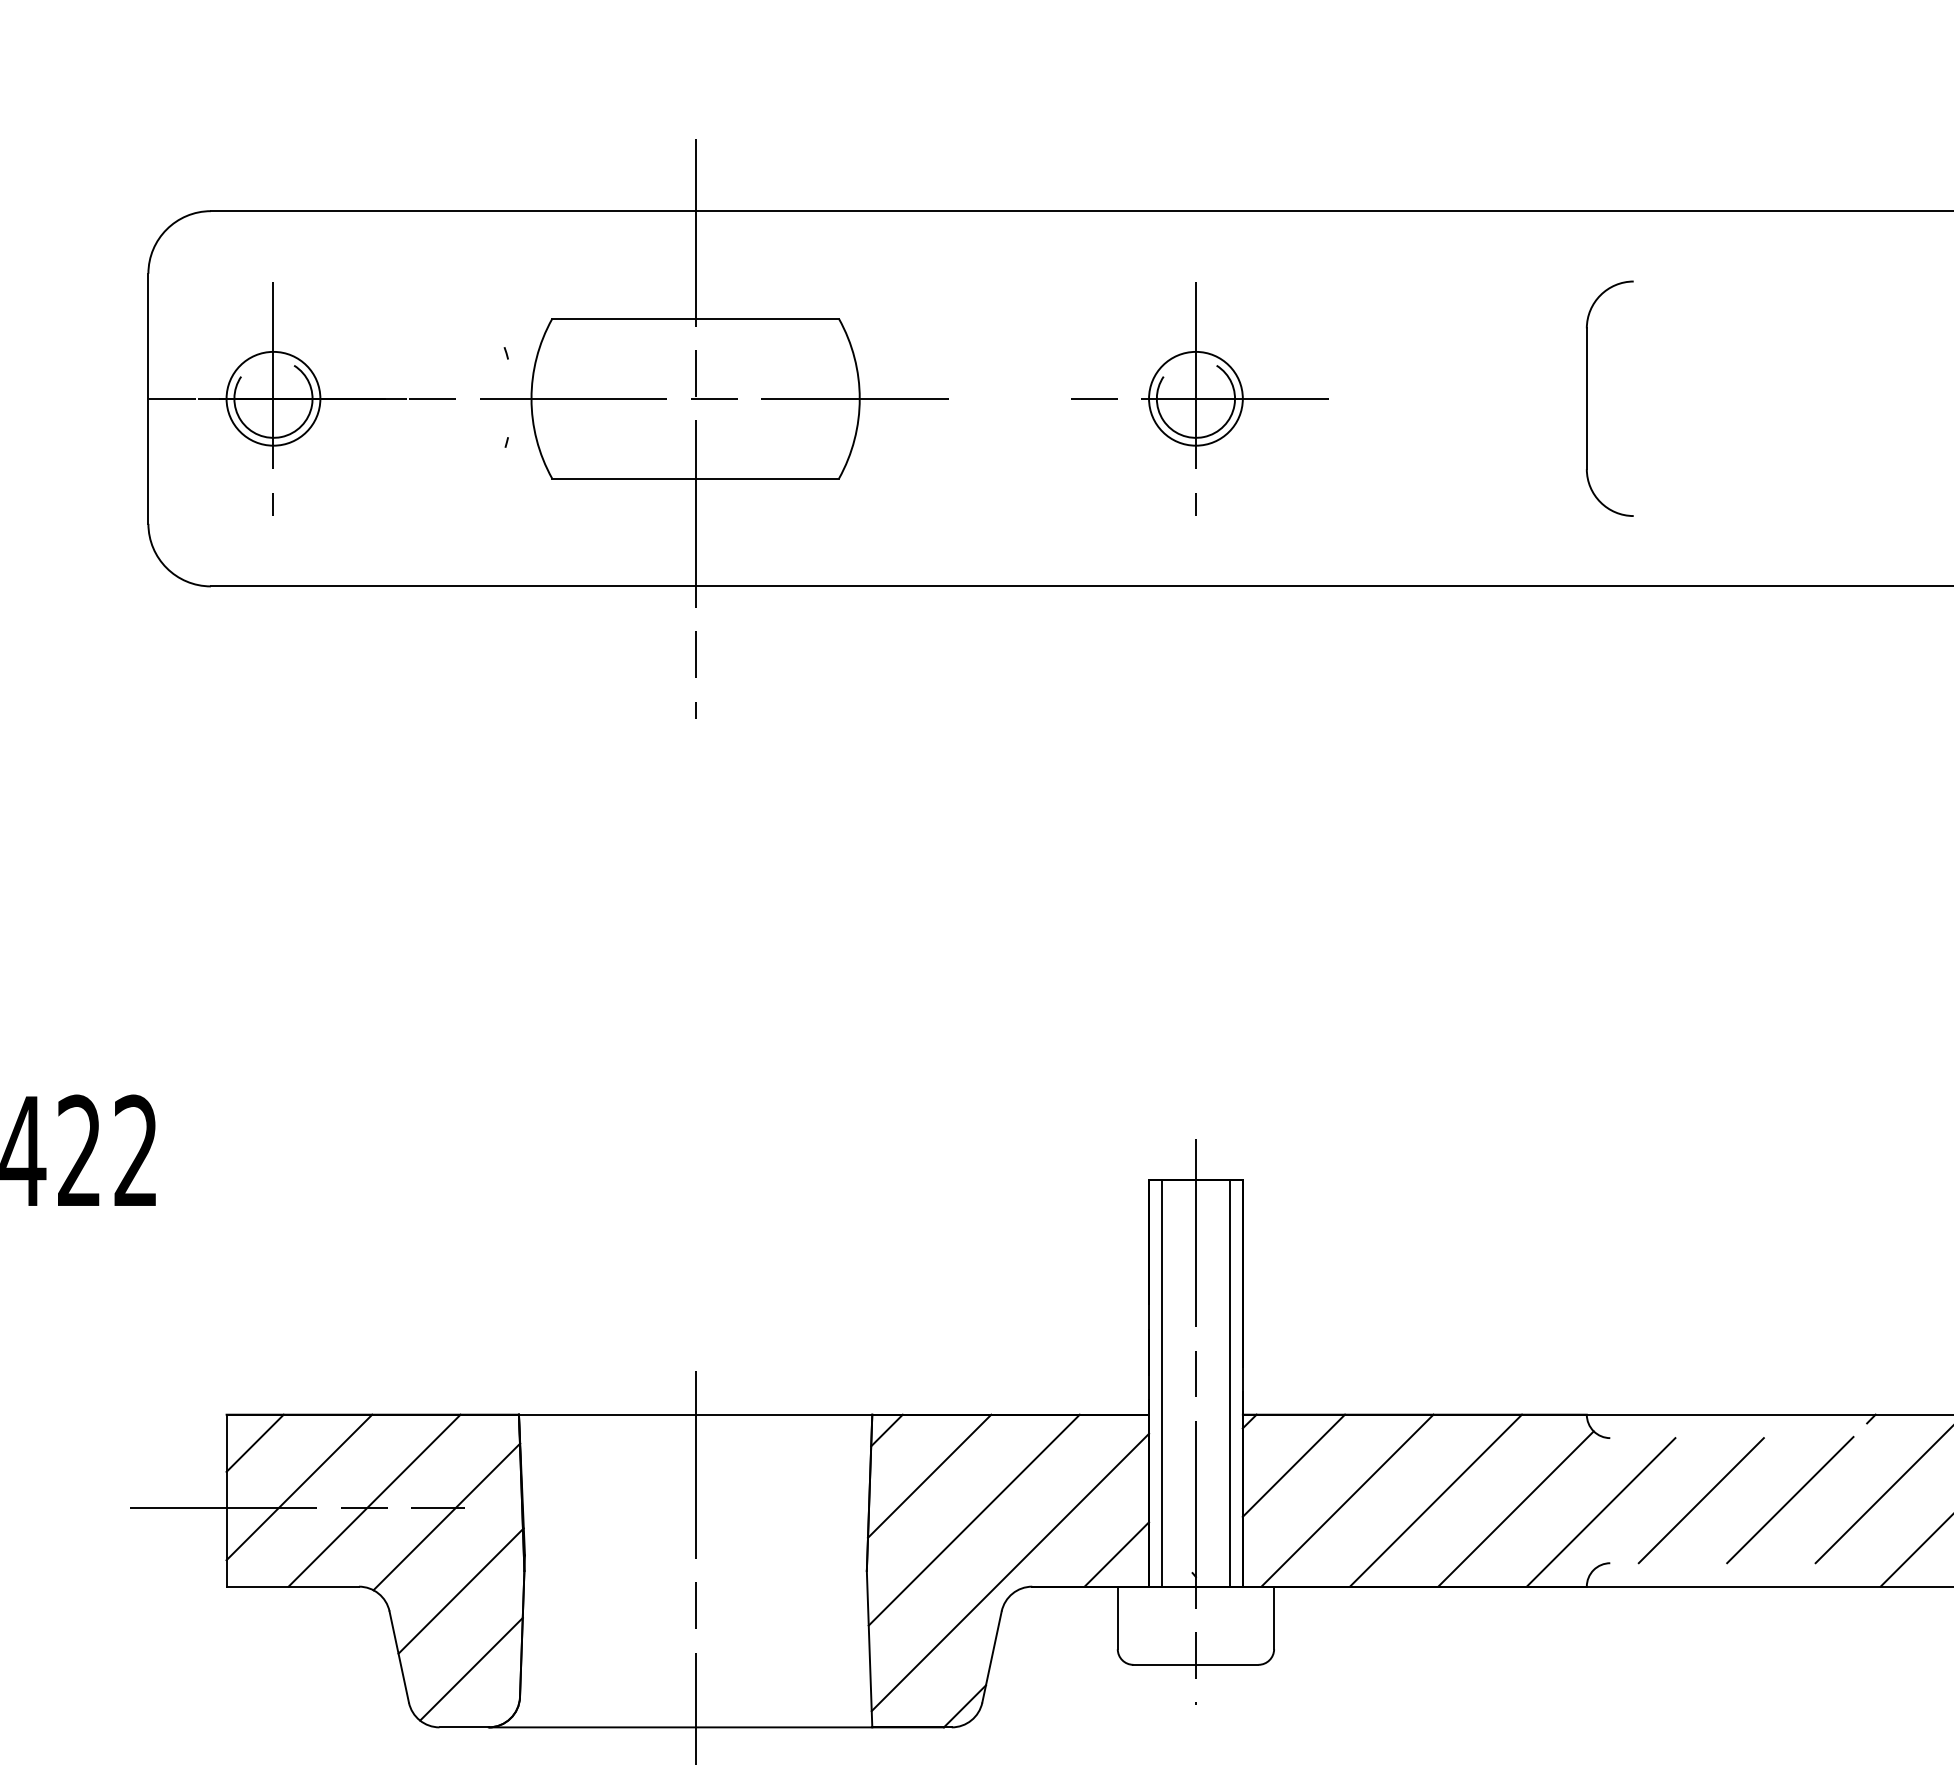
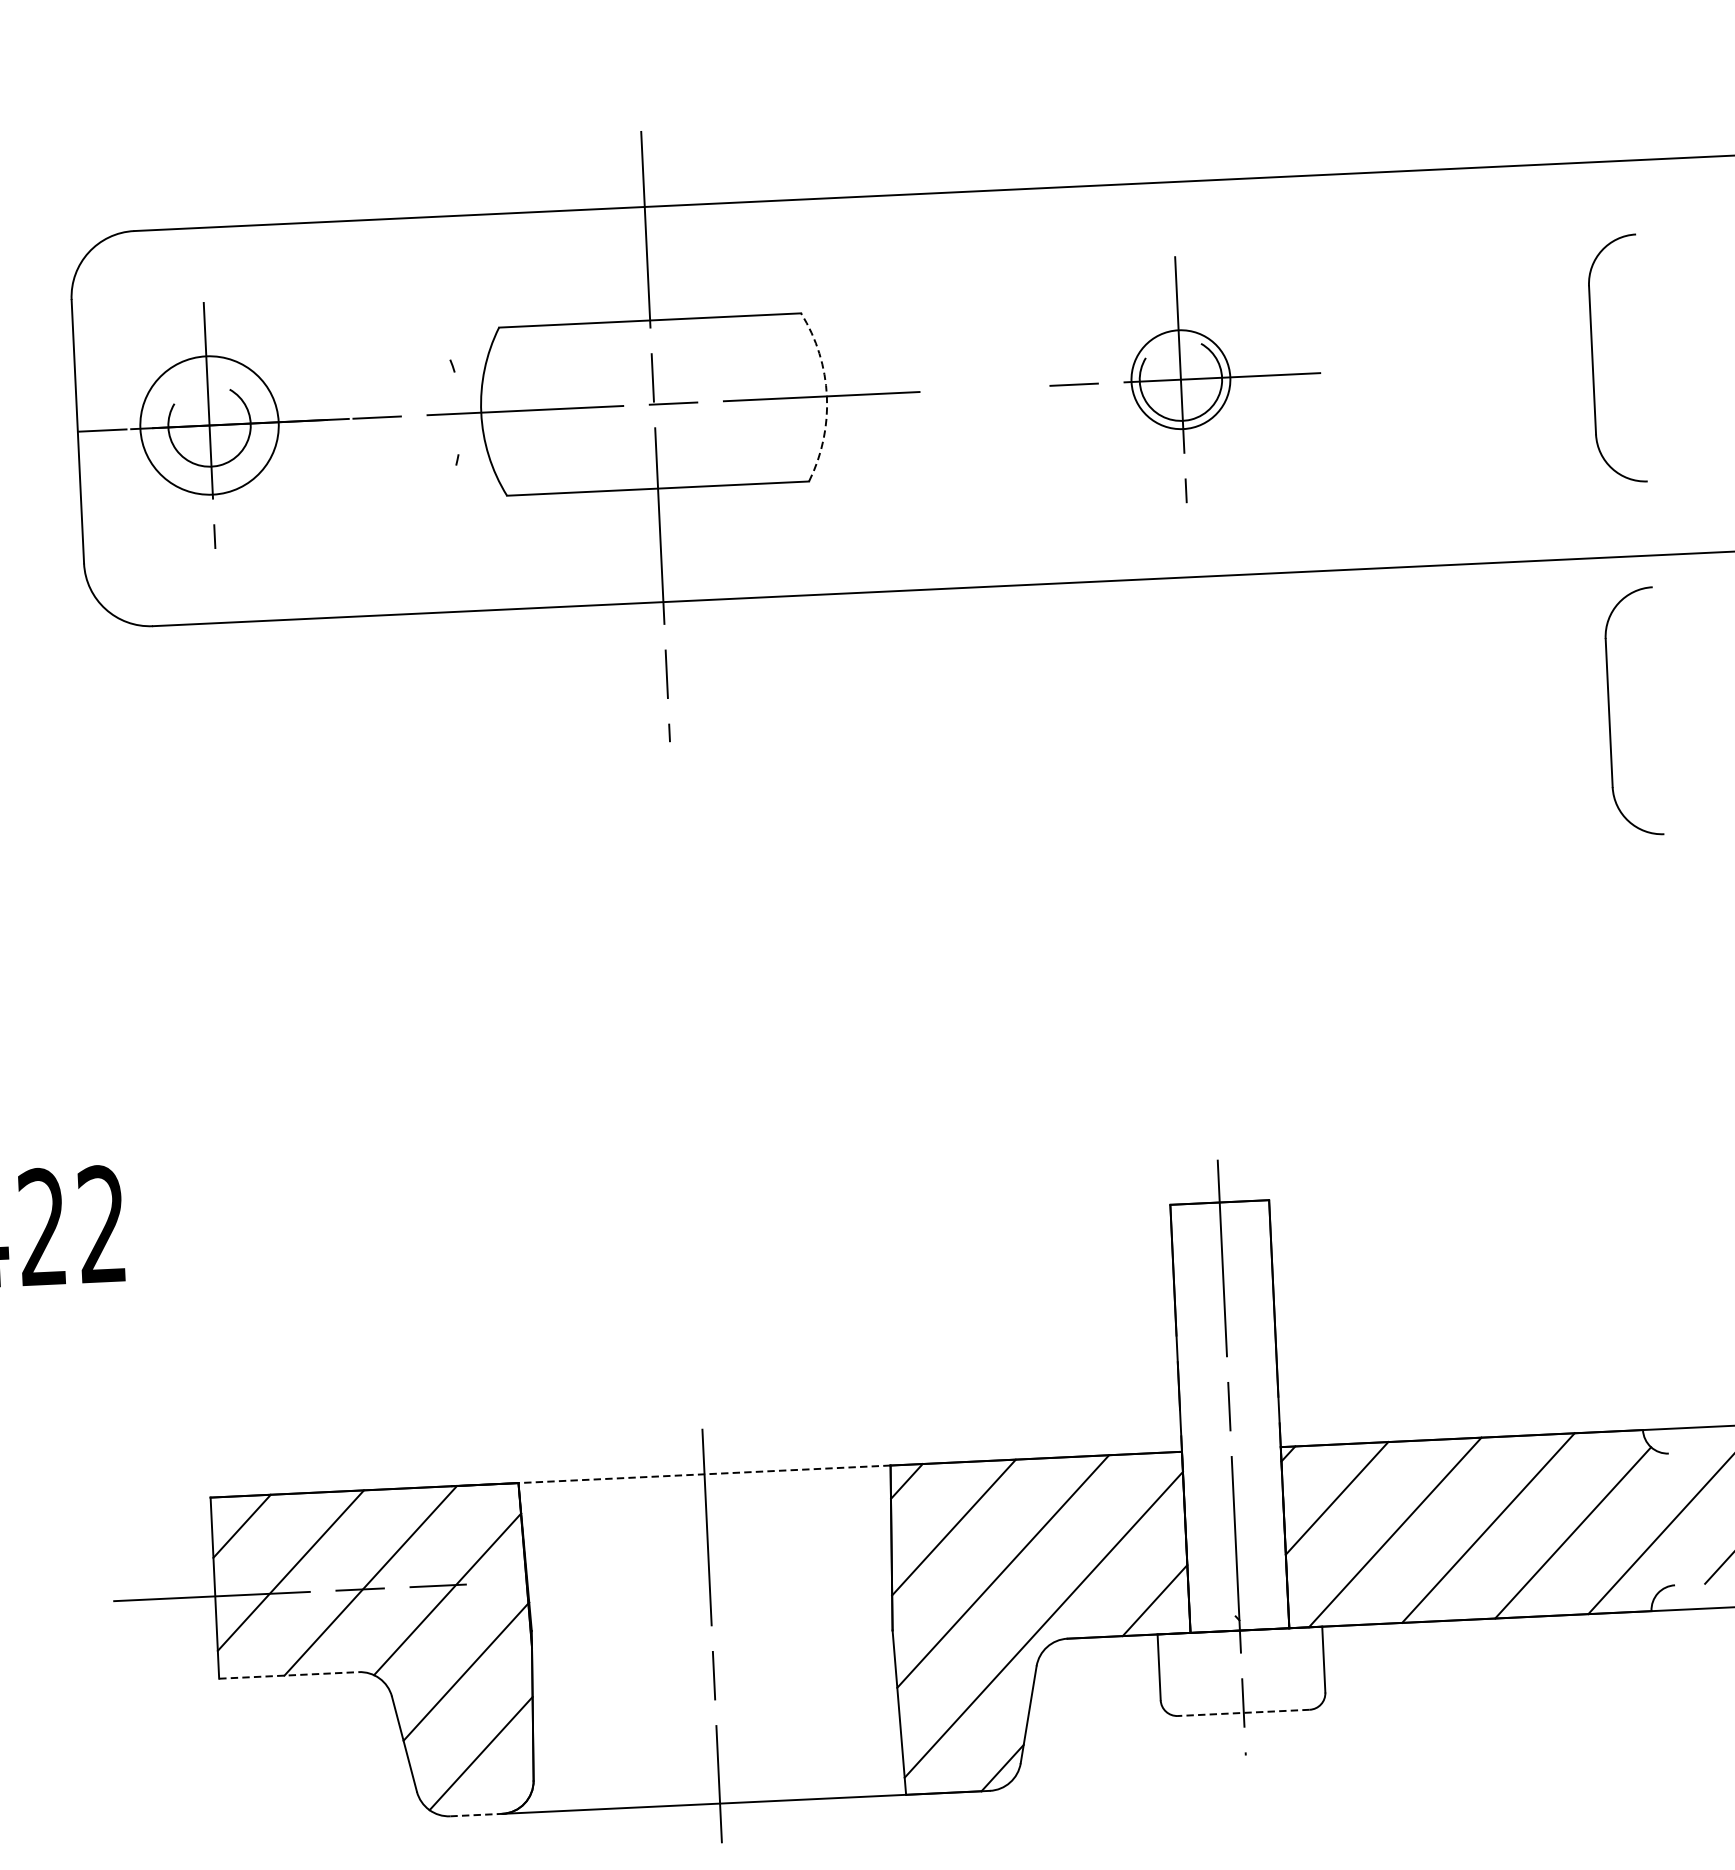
circle: (273, 398) -> (209, 425), size x1.4
arc: (859, 398) -> (826, 396), solid -> dashed
part: (1587, 733) -> (1609, 712), added
line: (1161, 1383) -> (1193, 1418), removed
line: (1230, 1383) -> (1266, 1414), removed
line: (695, 1414) -> (704, 1474), solid -> dashed
line: (293, 1586) -> (289, 1675), solid -> dashed
line: (1195, 1664) -> (1243, 1712), solid -> dashed
line: (464, 1727) -> (476, 1815), solid -> dashed

